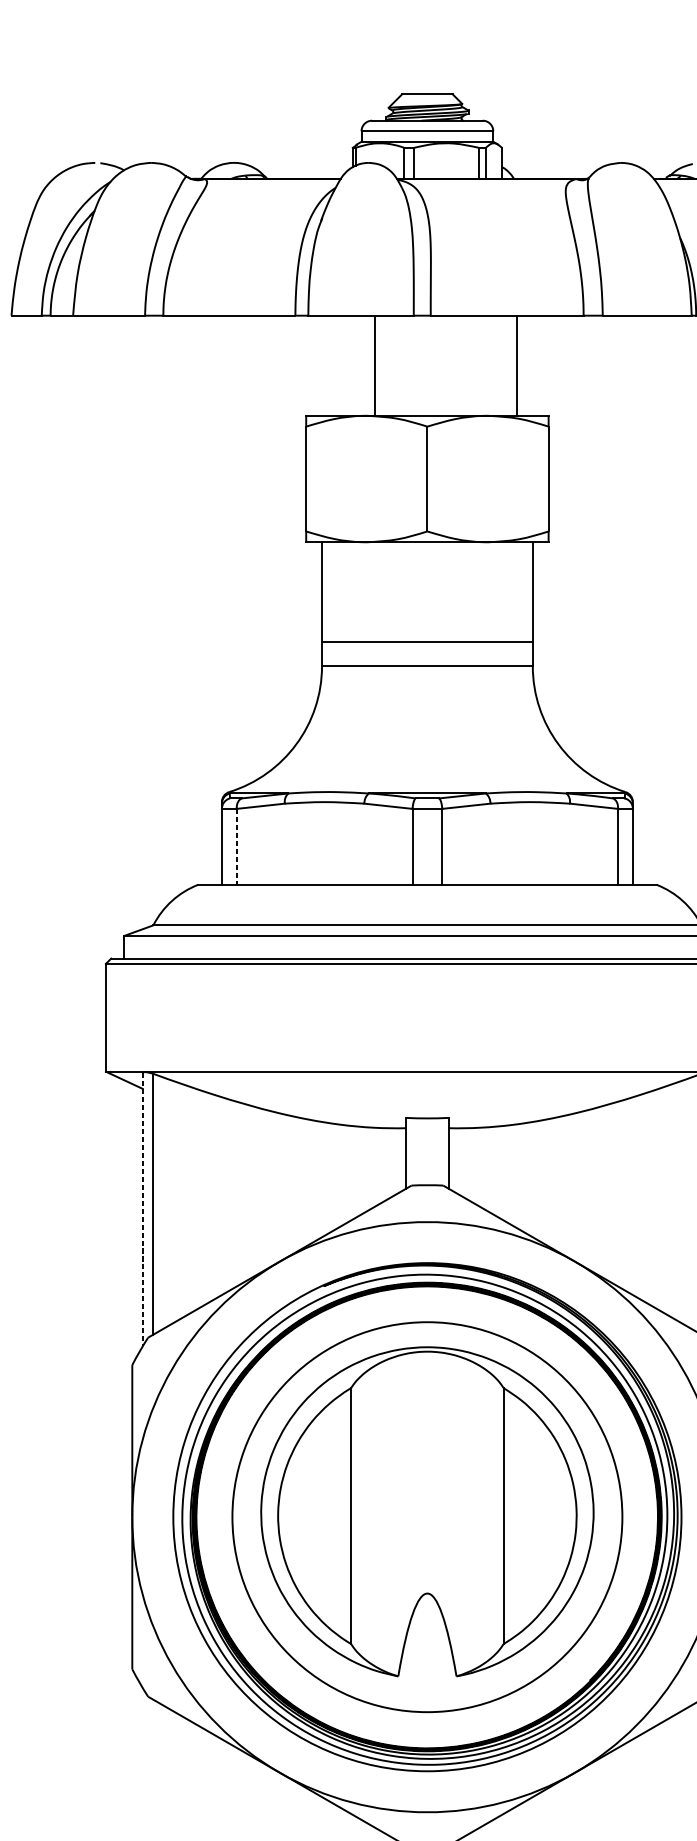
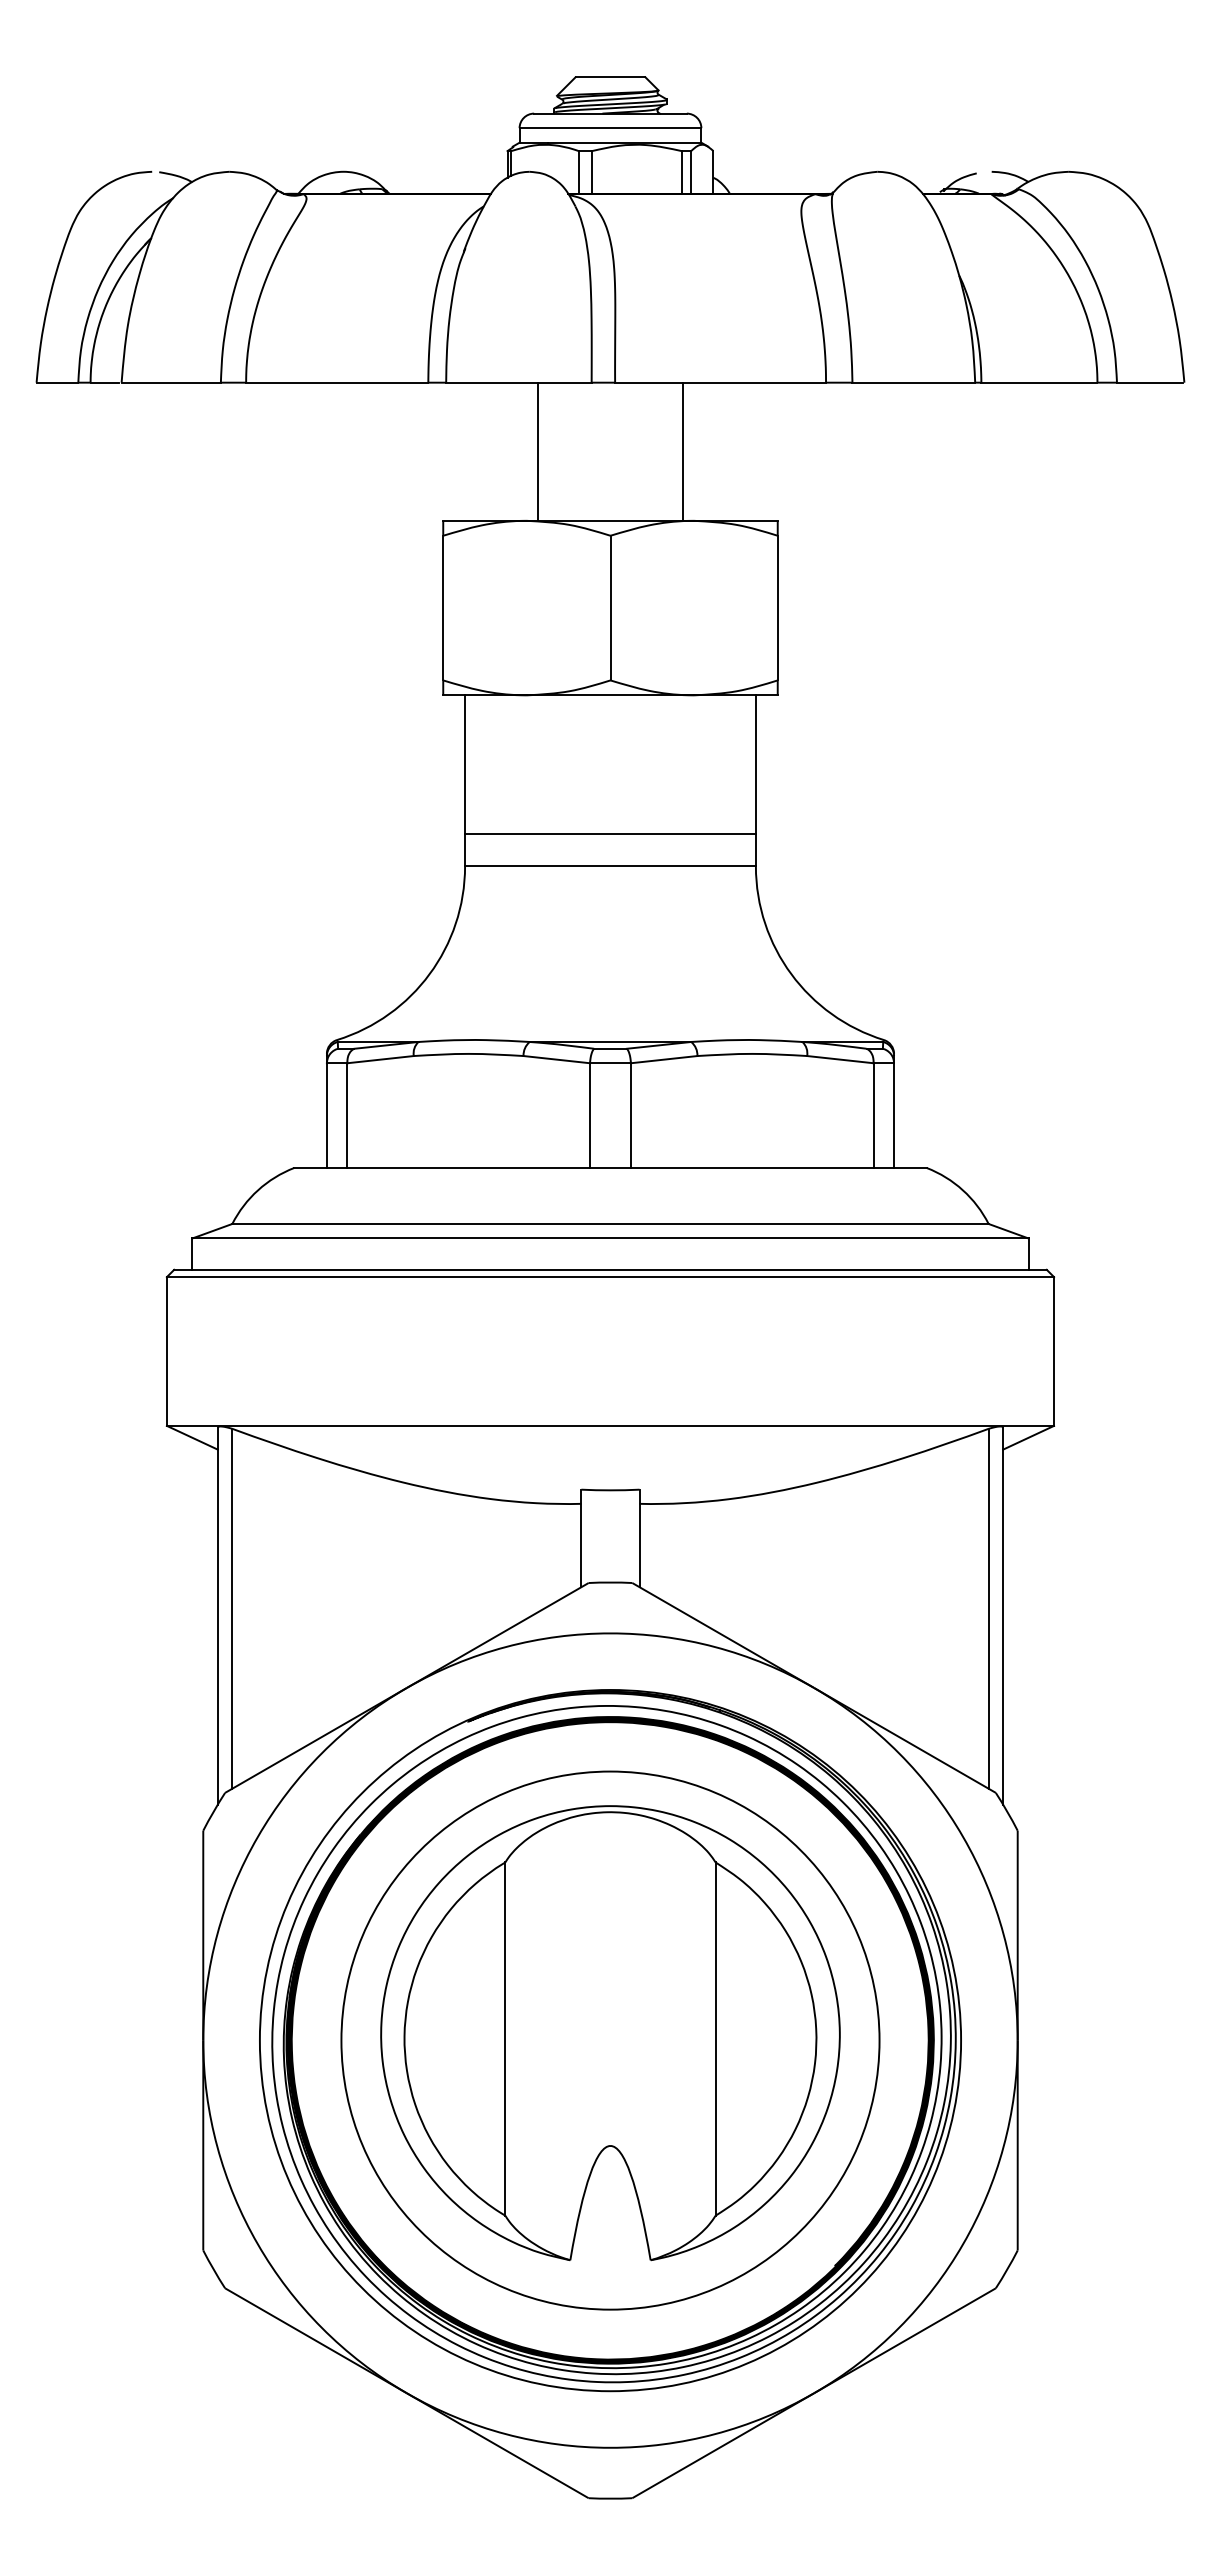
line: (517, 365) -> (683, 451), moved
line: (236, 847) -> (347, 1116), dashed -> solid
line: (142, 1209) -> (217, 1616), dashed -> solid

